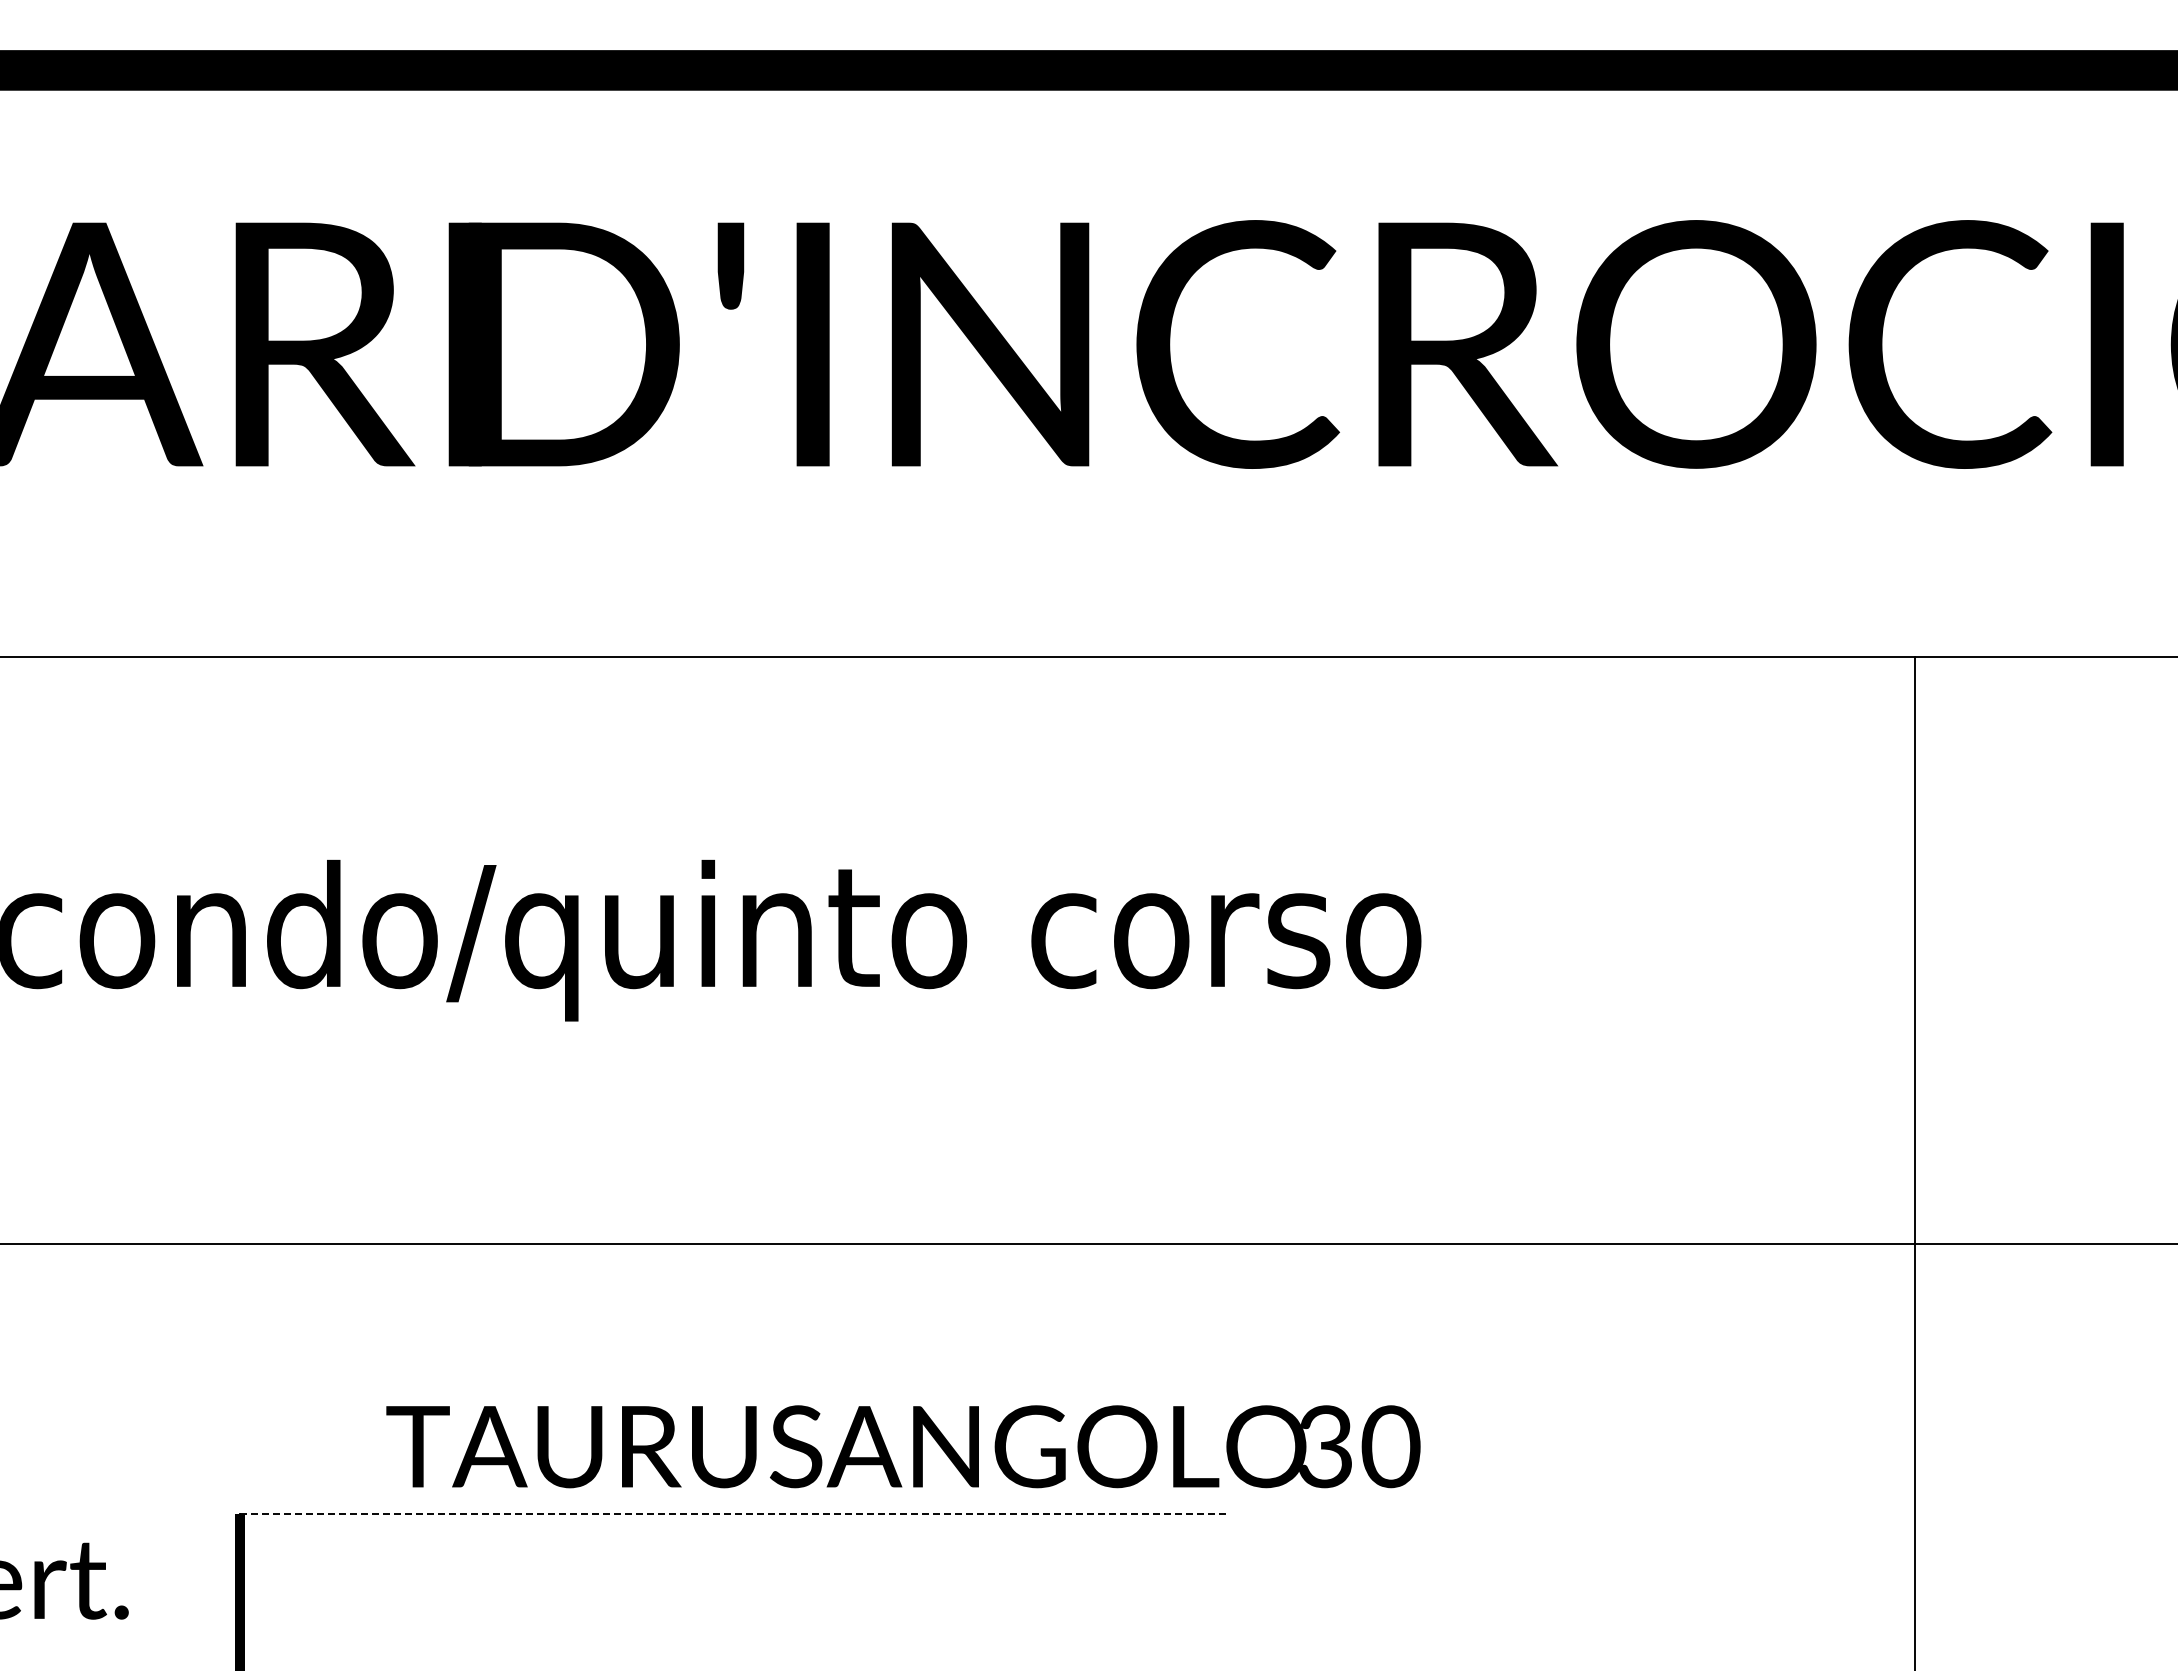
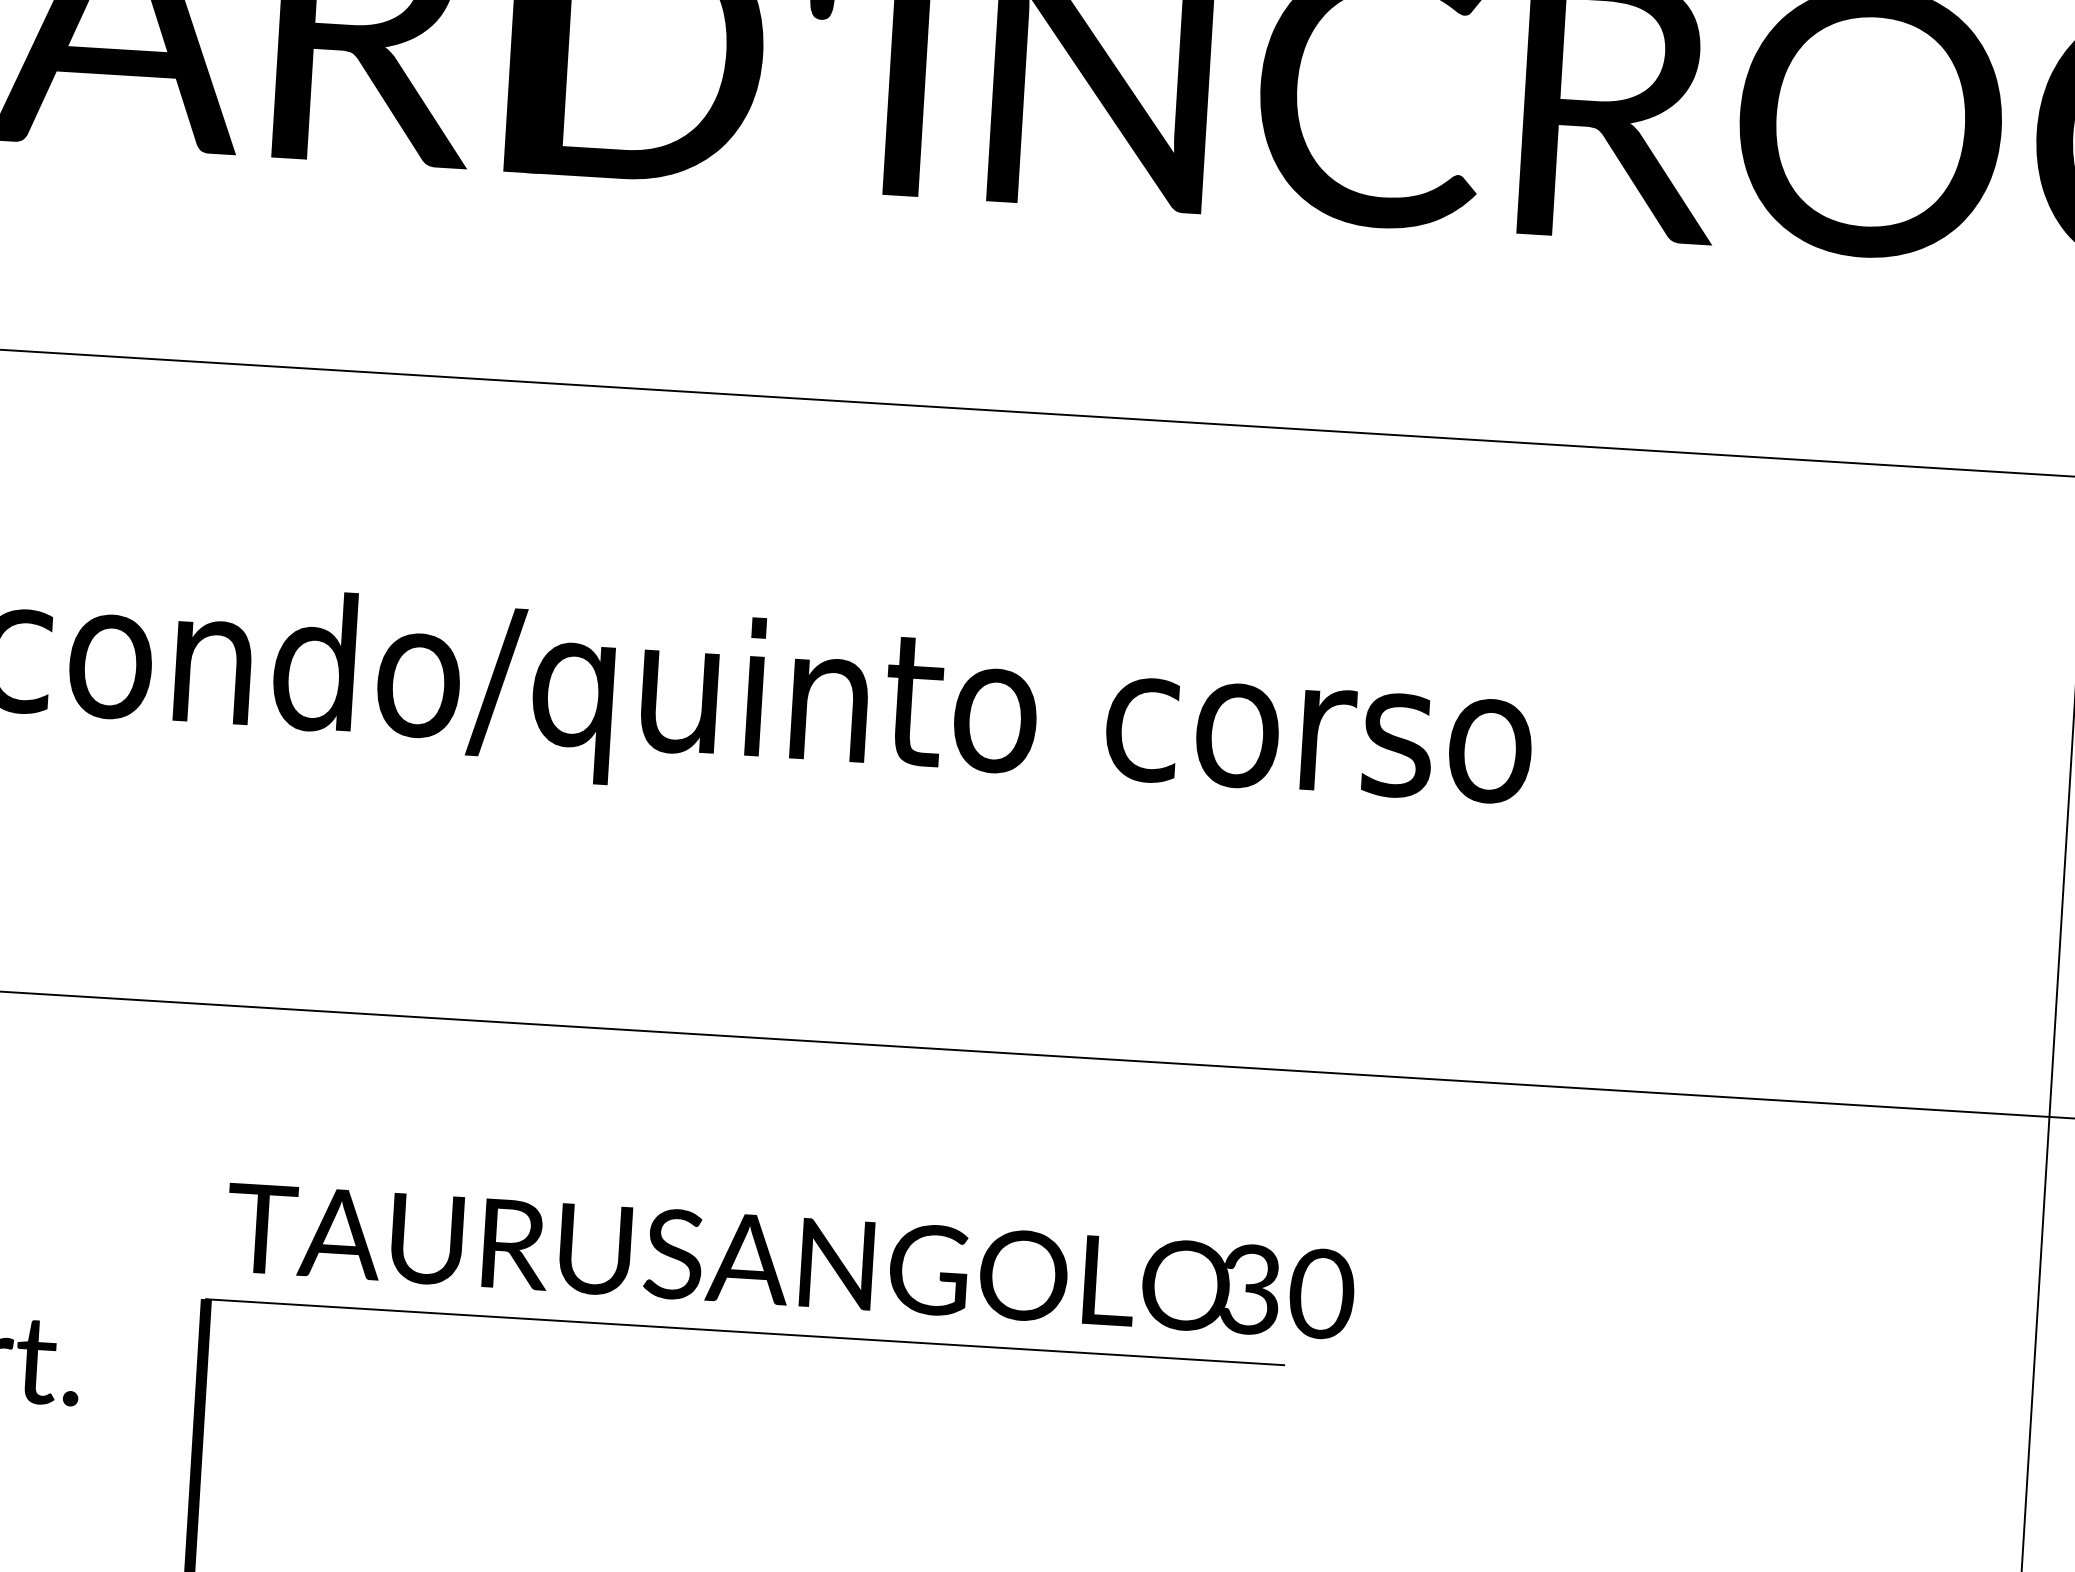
text: (903, 1446) -> (790, 1261), moved
line: (734, 1514) -> (744, 1332), dashed -> solid

